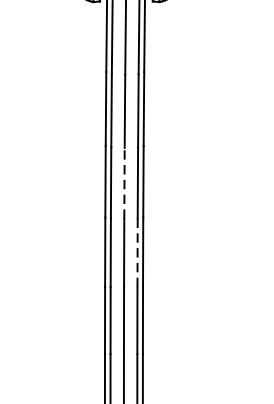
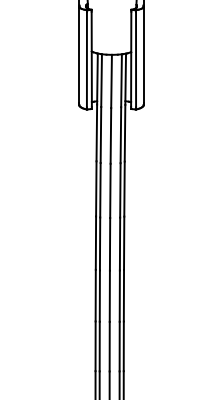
line: (125, 182) -> (110, 243), dashed -> solid
line: (137, 253) -> (119, 296), dashed -> solid

